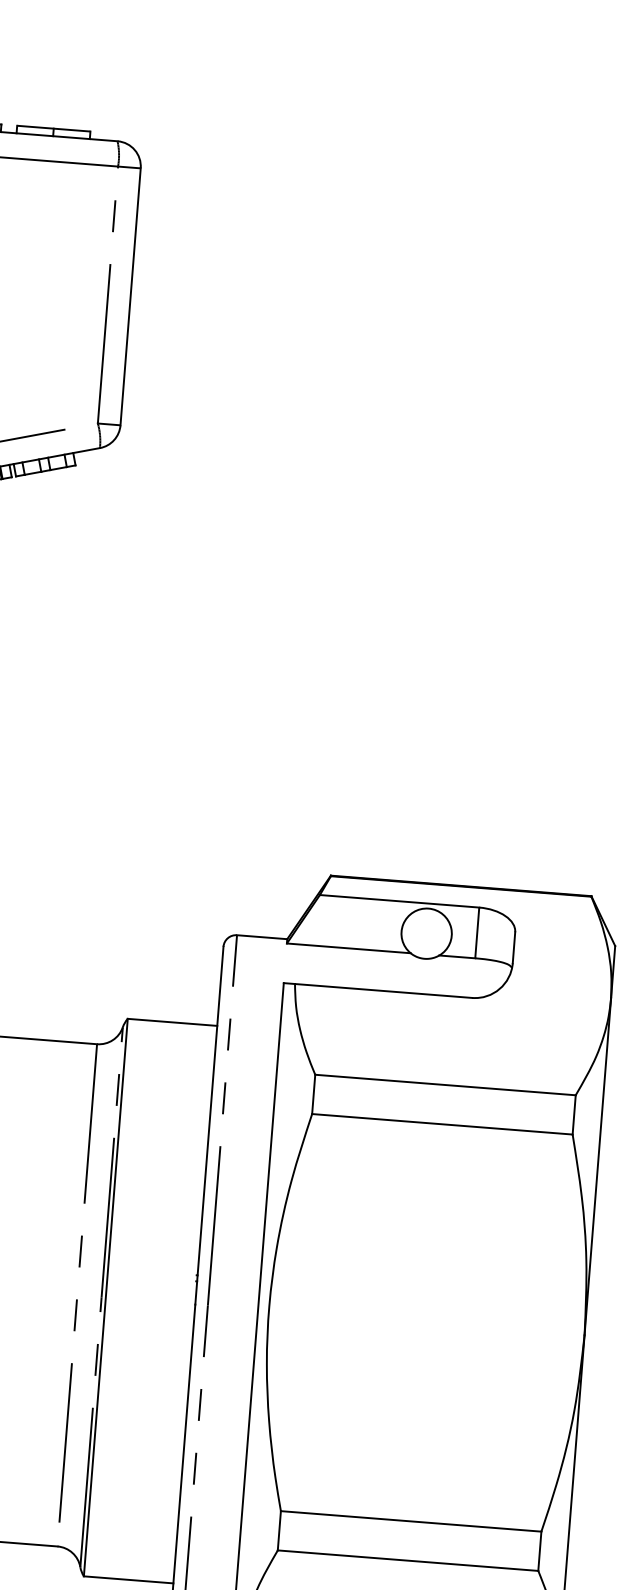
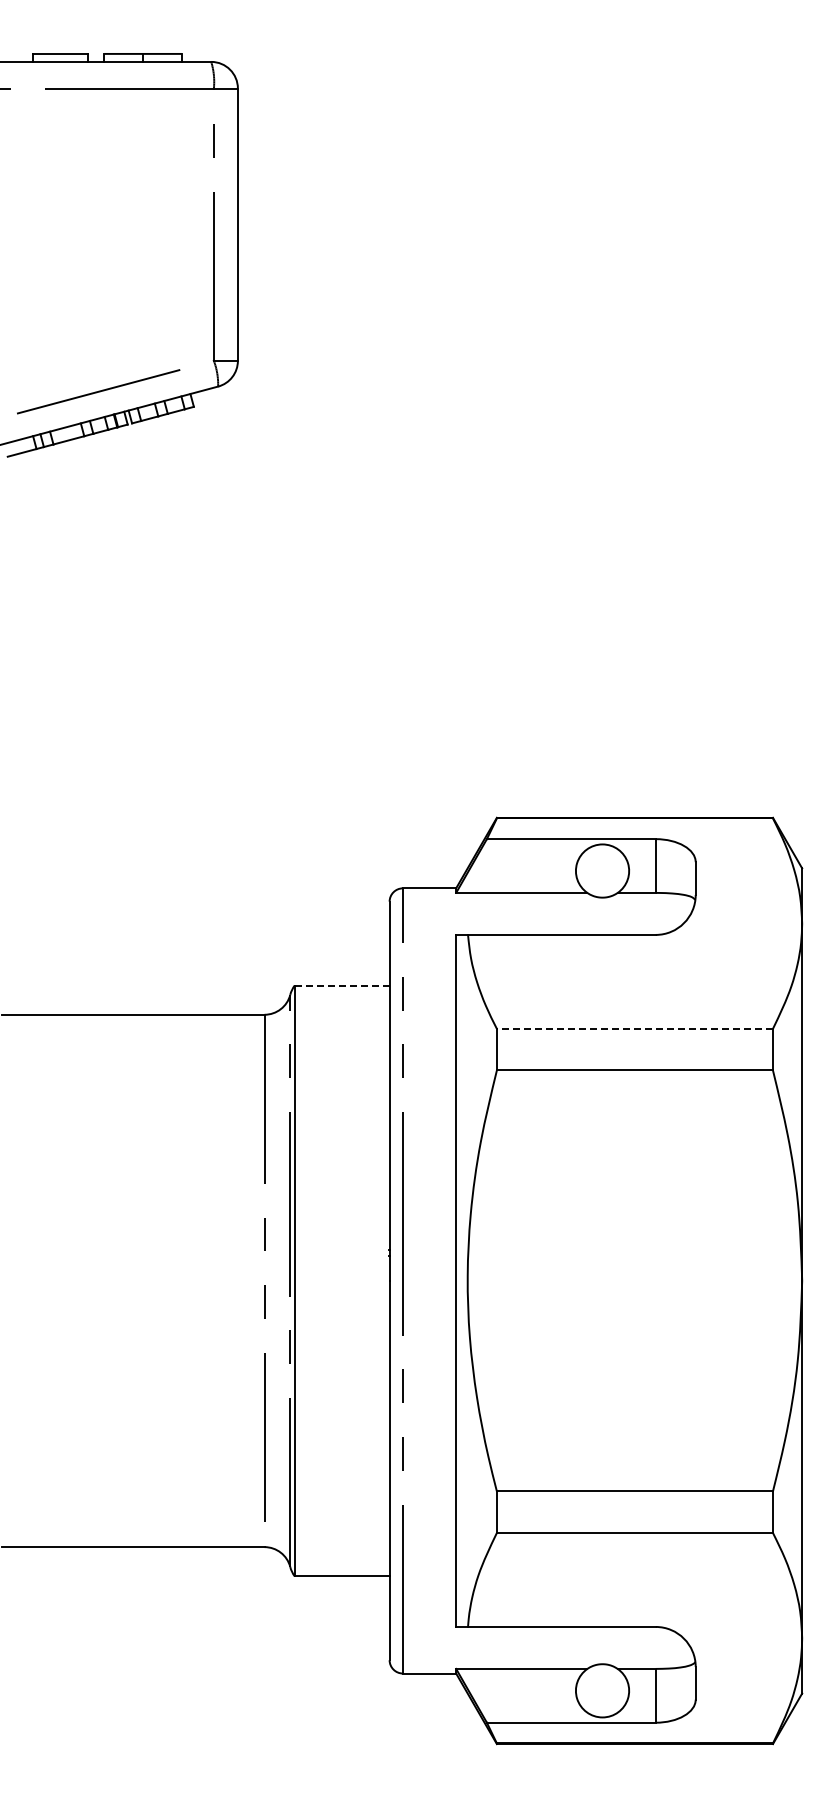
line: (171, 1022) -> (341, 985), solid -> dashed
line: (445, 1084) -> (634, 1028), solid -> dashed

